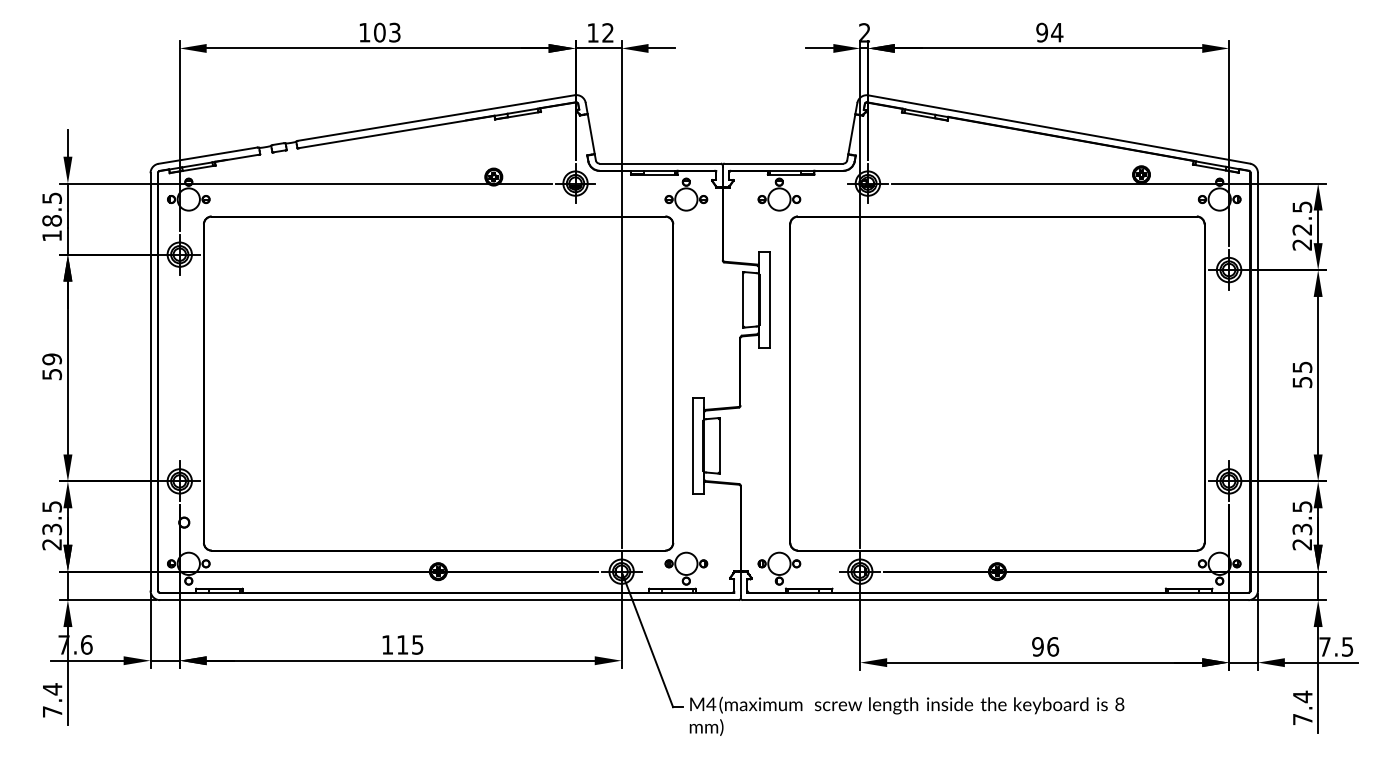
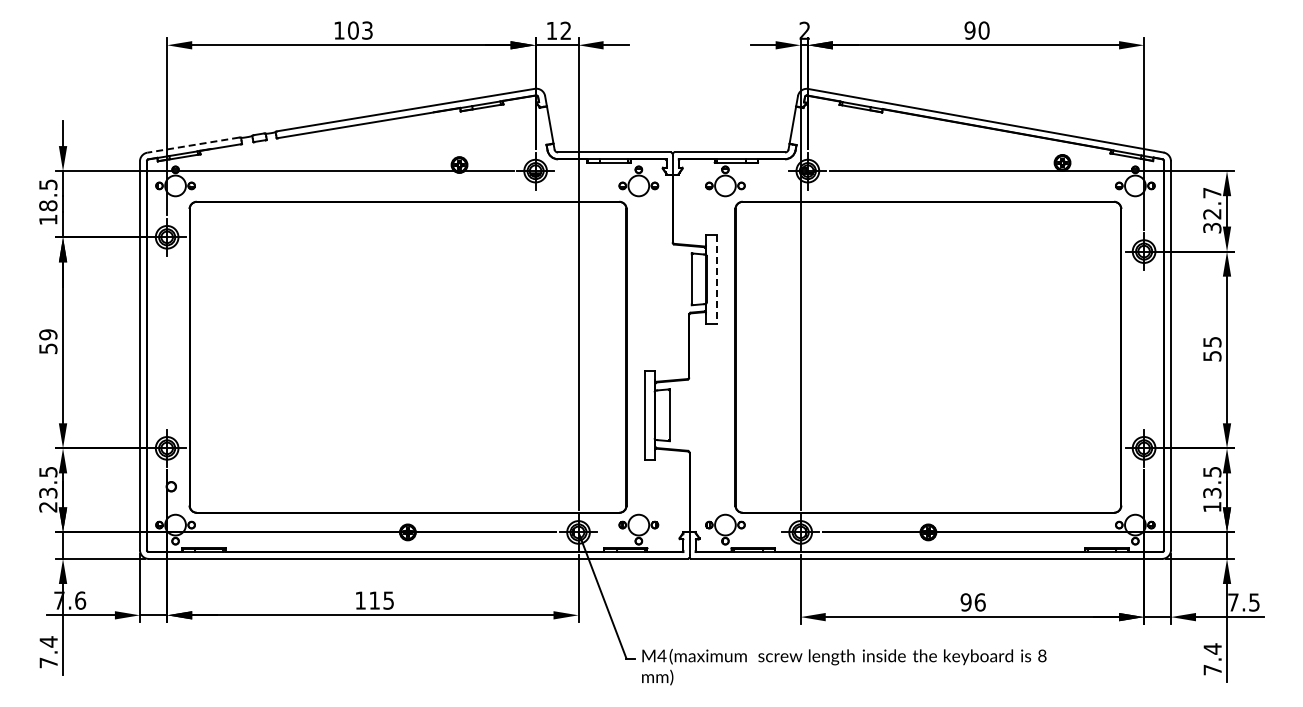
text: (1056, 32) -> (983, 30), 94 -> 90
line: (206, 156) -> (192, 145), solid -> dashed
text: (1302, 225) -> (1212, 210), 22.5 -> 32.7
line: (769, 300) -> (716, 279), solid -> dashed
text: (1302, 544) -> (1212, 507), 23.5 -> 13.5

